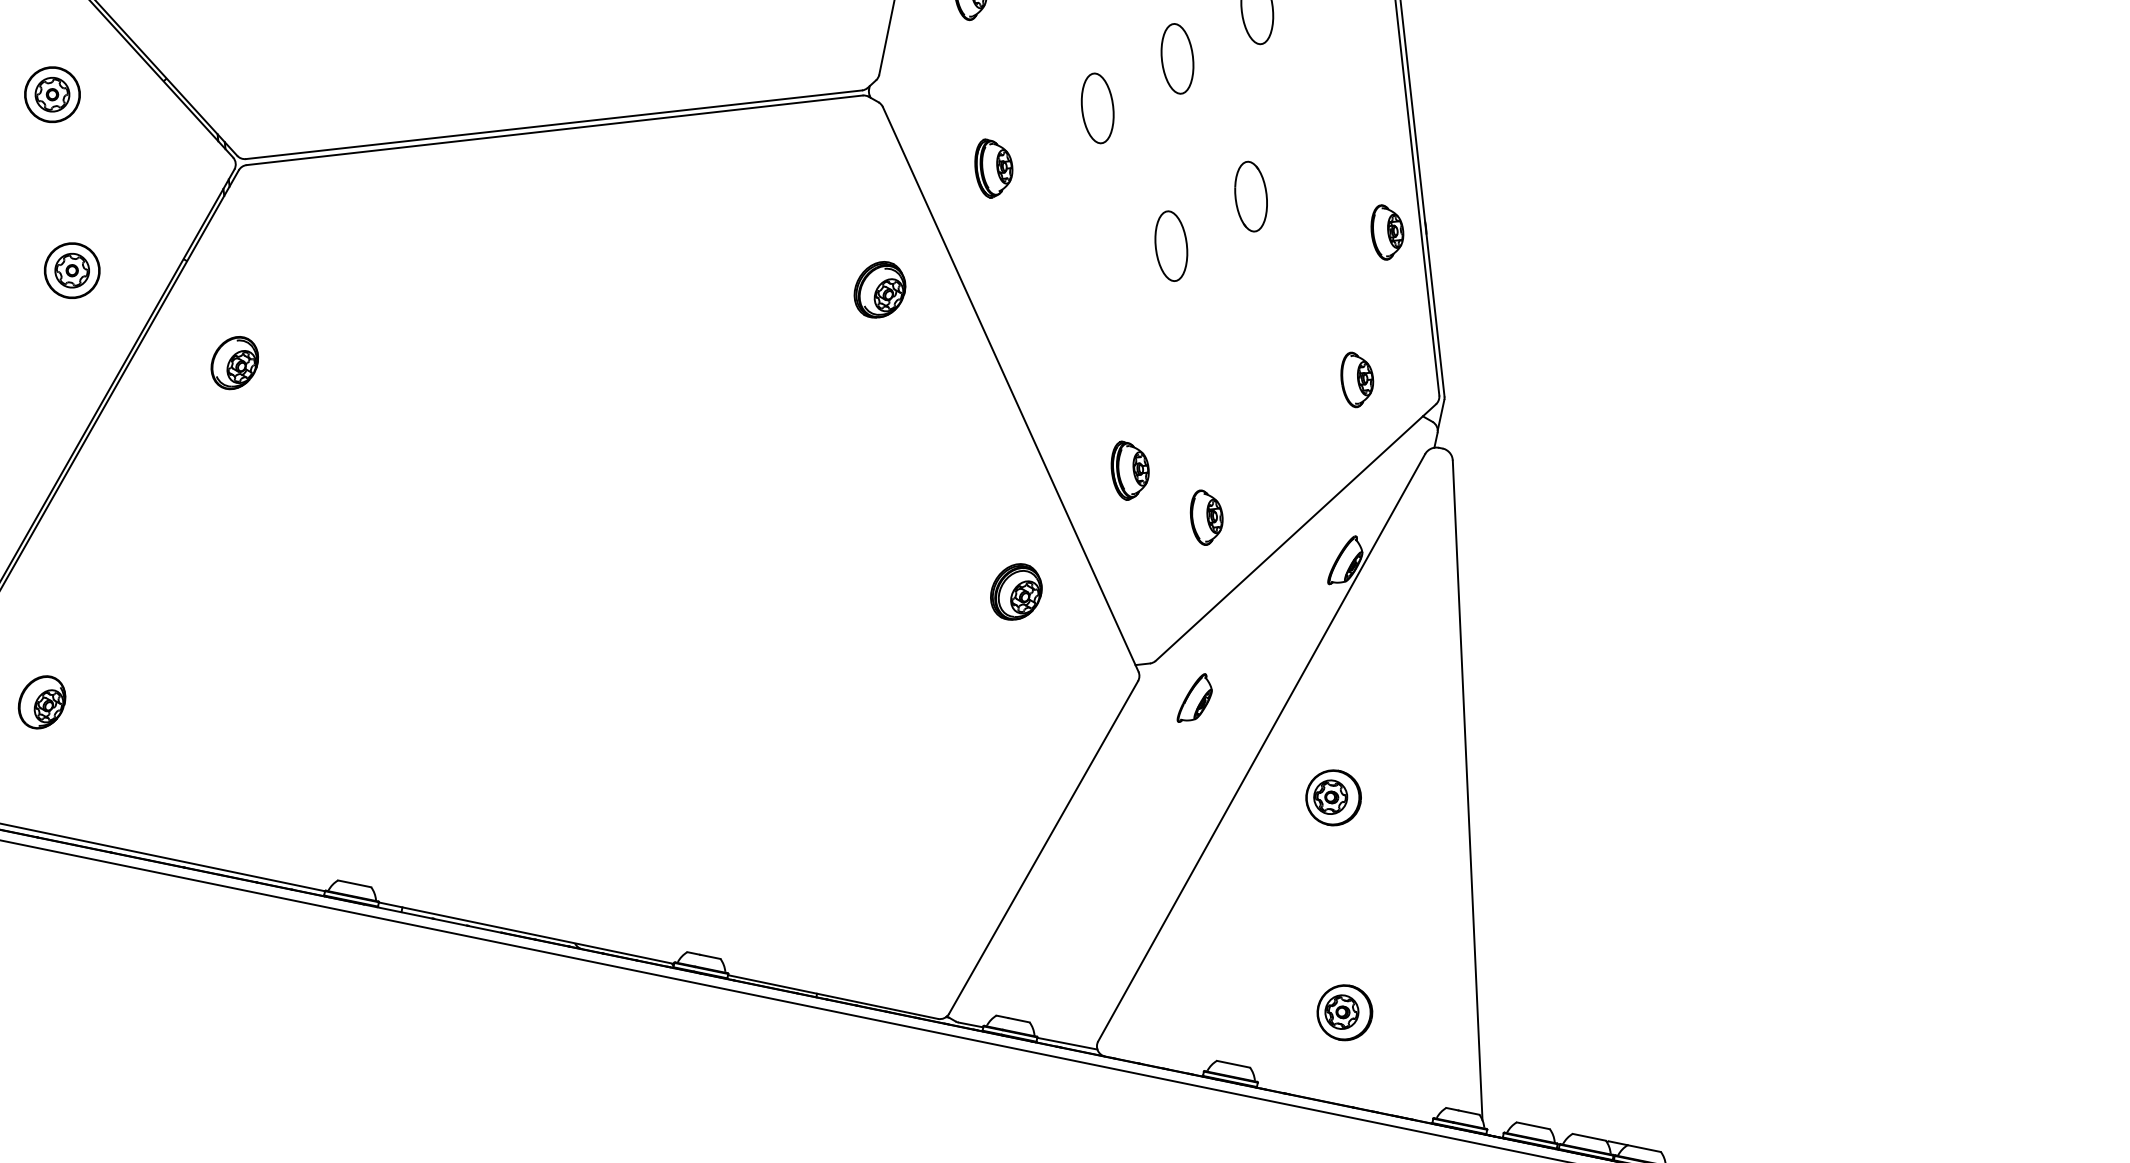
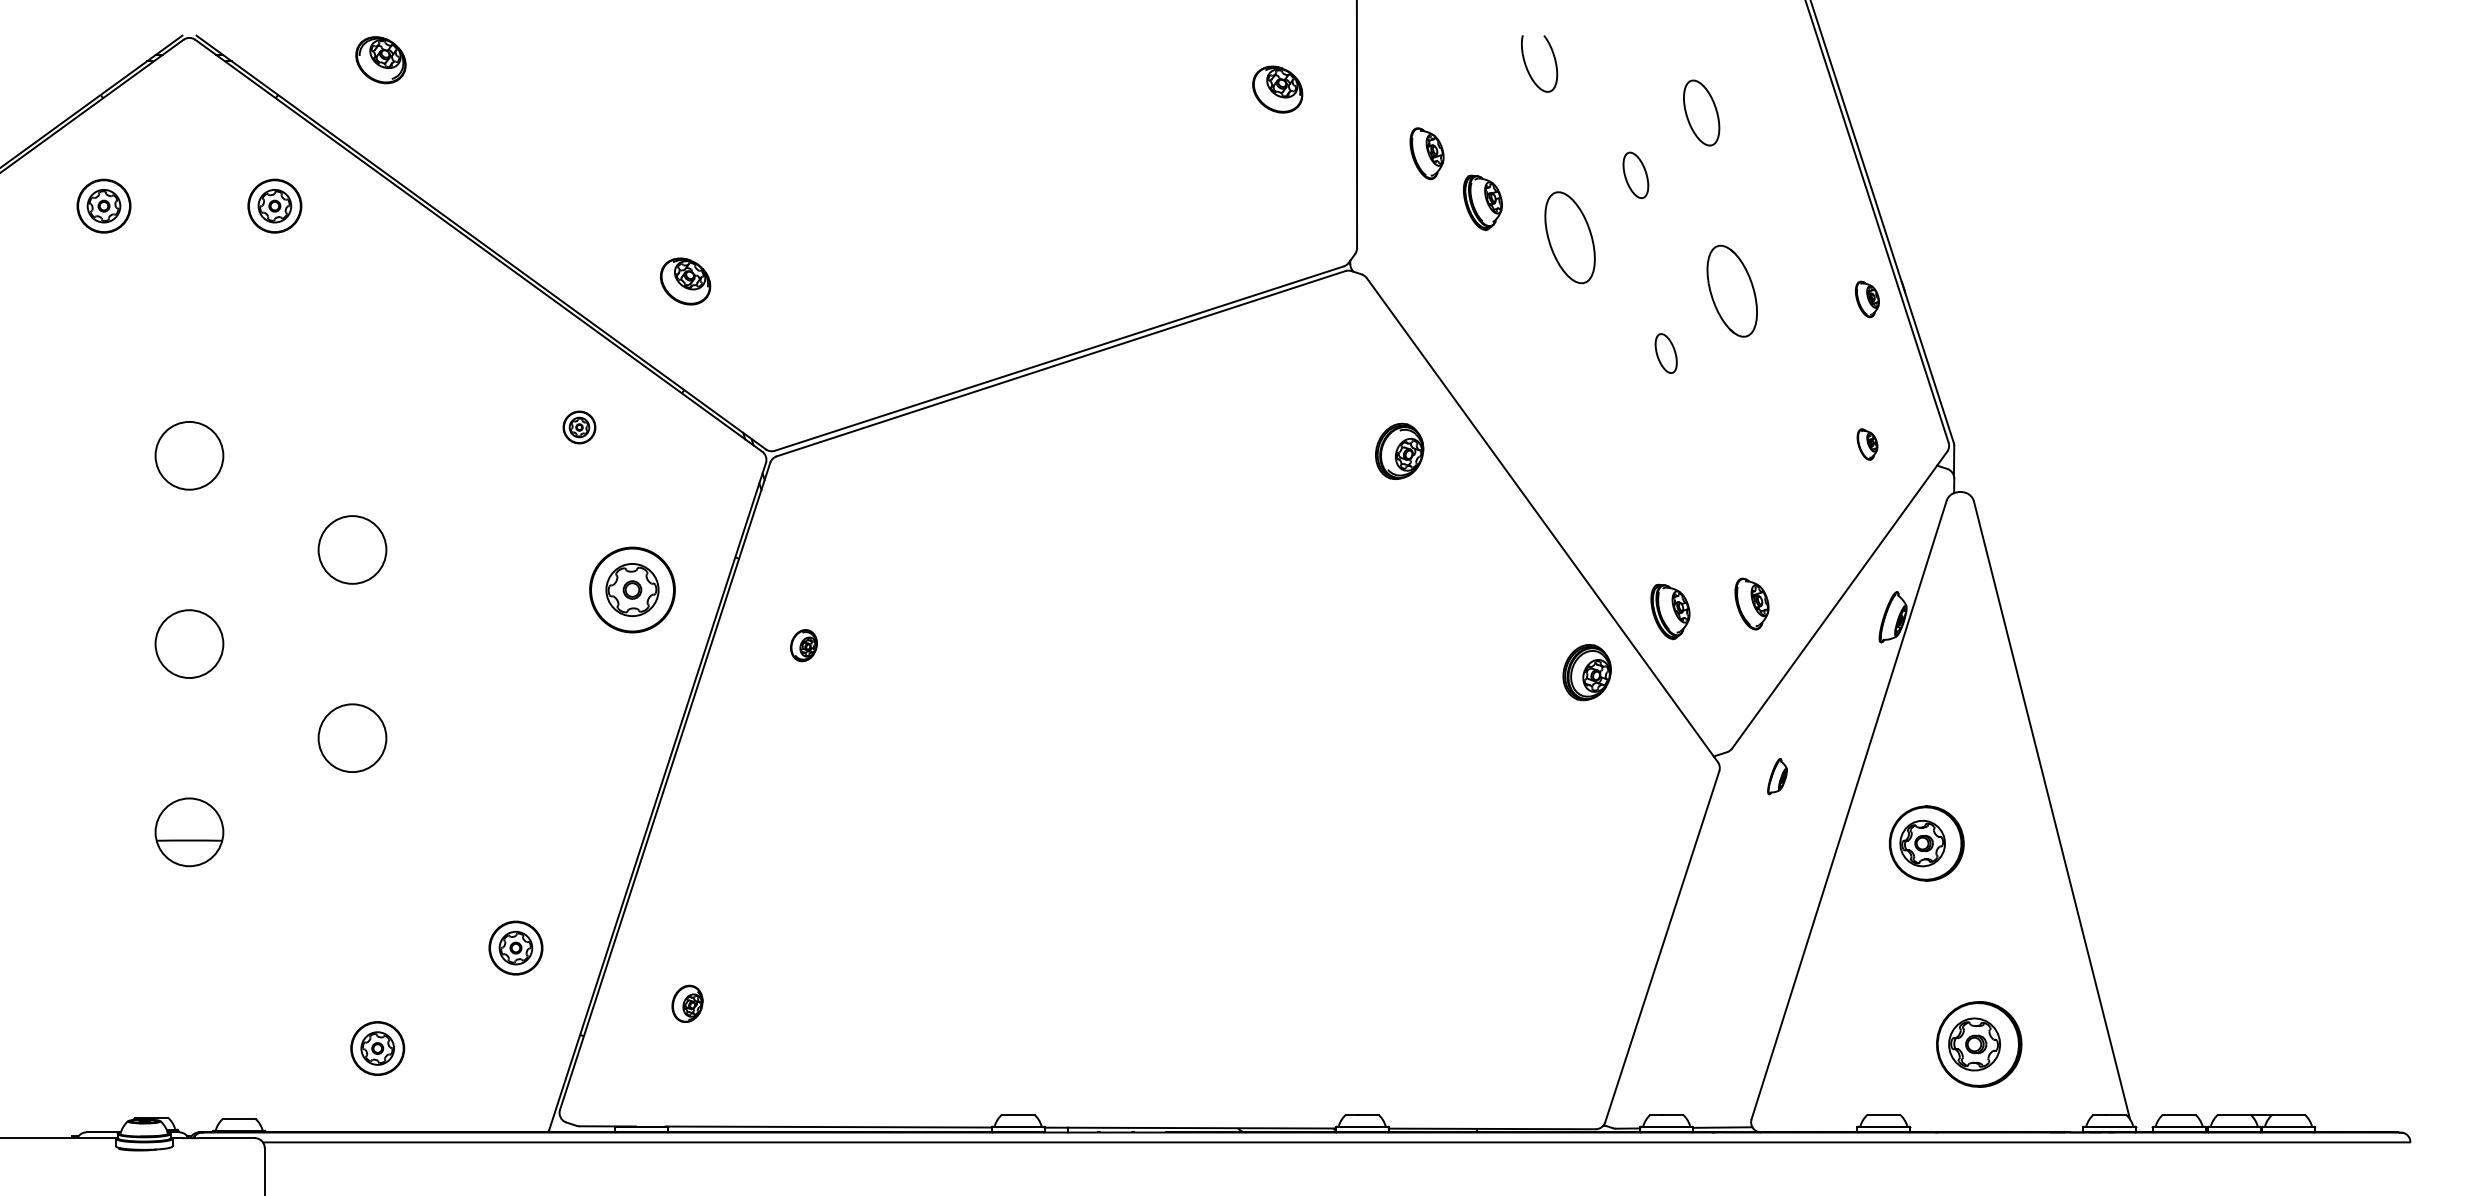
part: (1177, 58) -> (1635, 175), size x0.7
part: (52, 94) -> (579, 427), size x0.6
part: (1097, 108) -> (1569, 237), size x1.4
part: (992, 169) -> (1482, 202), moved
part: (1250, 196) -> (1731, 291), size x1.4
part: (1386, 233) -> (1867, 299), size x0.7
part: (1170, 245) -> (1665, 353), size x0.6
part: (71, 270) -> (631, 589), size x1.6
part: (234, 362) -> (803, 645), size x0.6
part: (1356, 380) -> (1867, 444), size x0.6
part: (1129, 471) -> (1670, 611), moved
part: (1015, 591) -> (1586, 672), moved
part: (1196, 698) -> (1777, 776), size x0.7
part: (42, 701) -> (687, 1003), size x0.7
part: (1333, 797) -> (1926, 843), size x1.4
part: (1344, 1012) -> (1978, 1044), size x1.6

